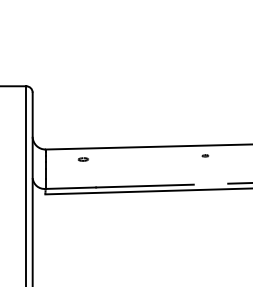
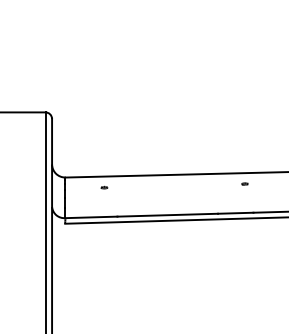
part: (204, 155) -> (244, 183), moved
part: (83, 159) -> (104, 187), size x0.62
line: (210, 183) -> (235, 212), added

